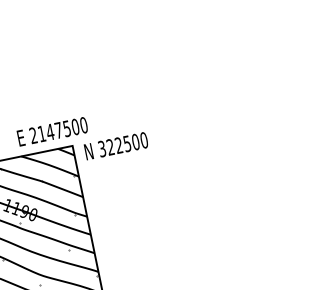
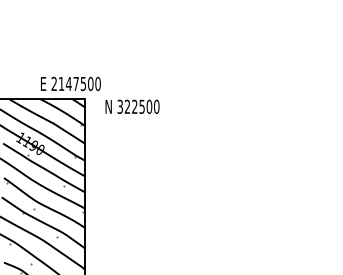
text: (116, 145) -> (132, 106), moved

